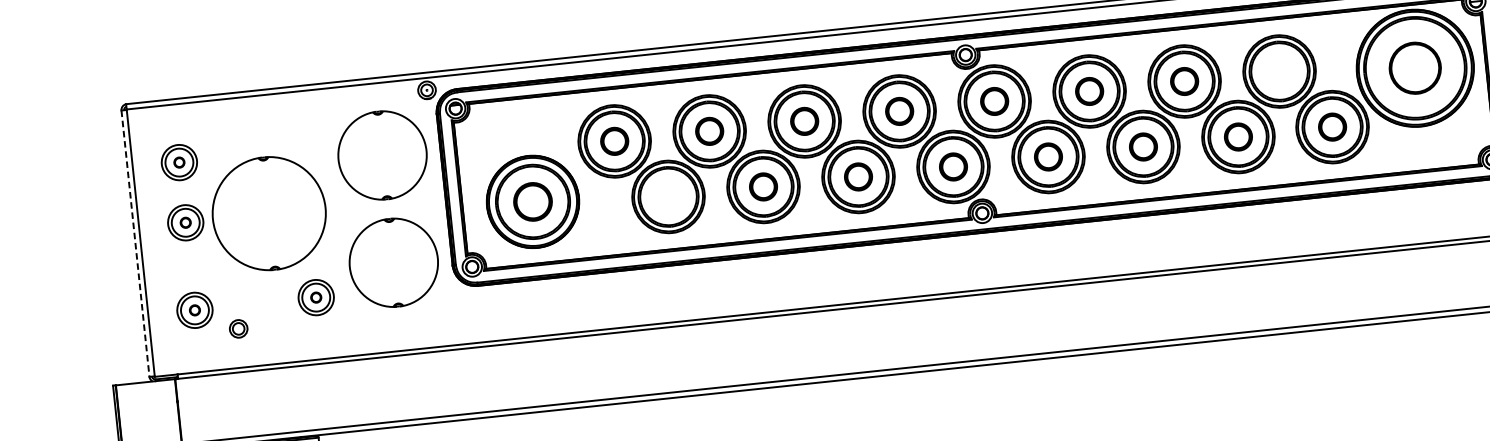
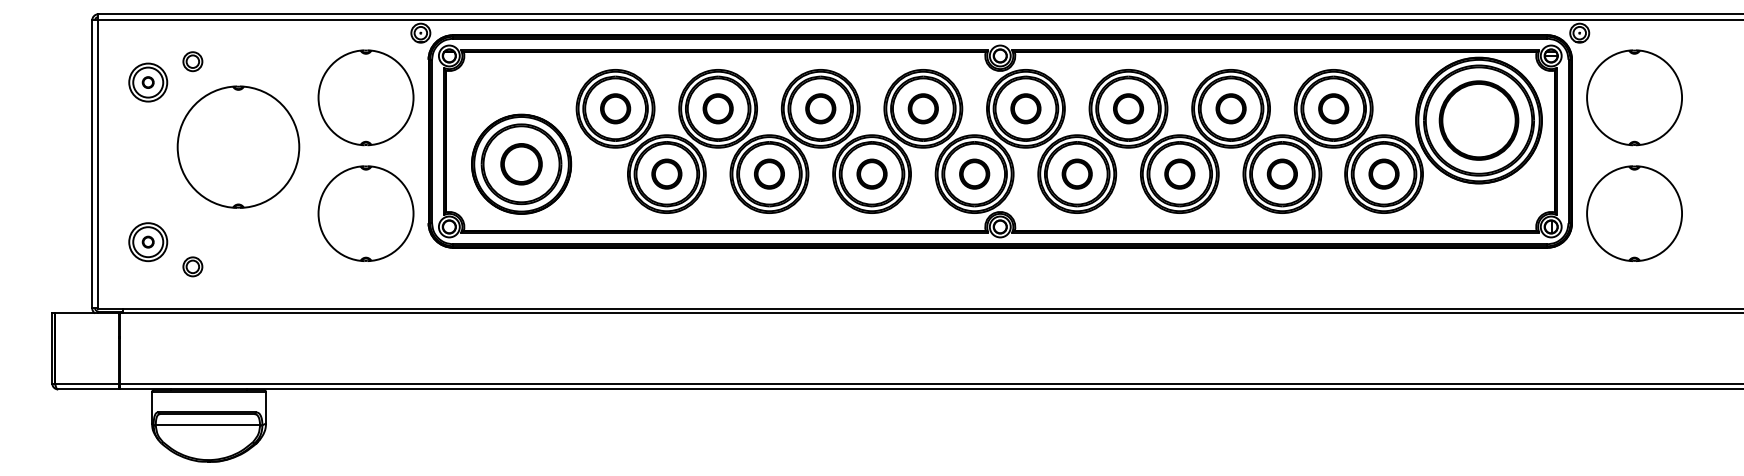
part: (1414, 68) -> (1478, 120), size x1.43
part: (1279, 71) -> (1333, 108), added
part: (218, 138) -> (192, 61), added
part: (668, 196) -> (666, 173), added
part: (185, 222) -> (148, 147), removed
line: (135, 243) -> (92, 164), dashed -> solid
part: (316, 297) -> (279, 242), removed

